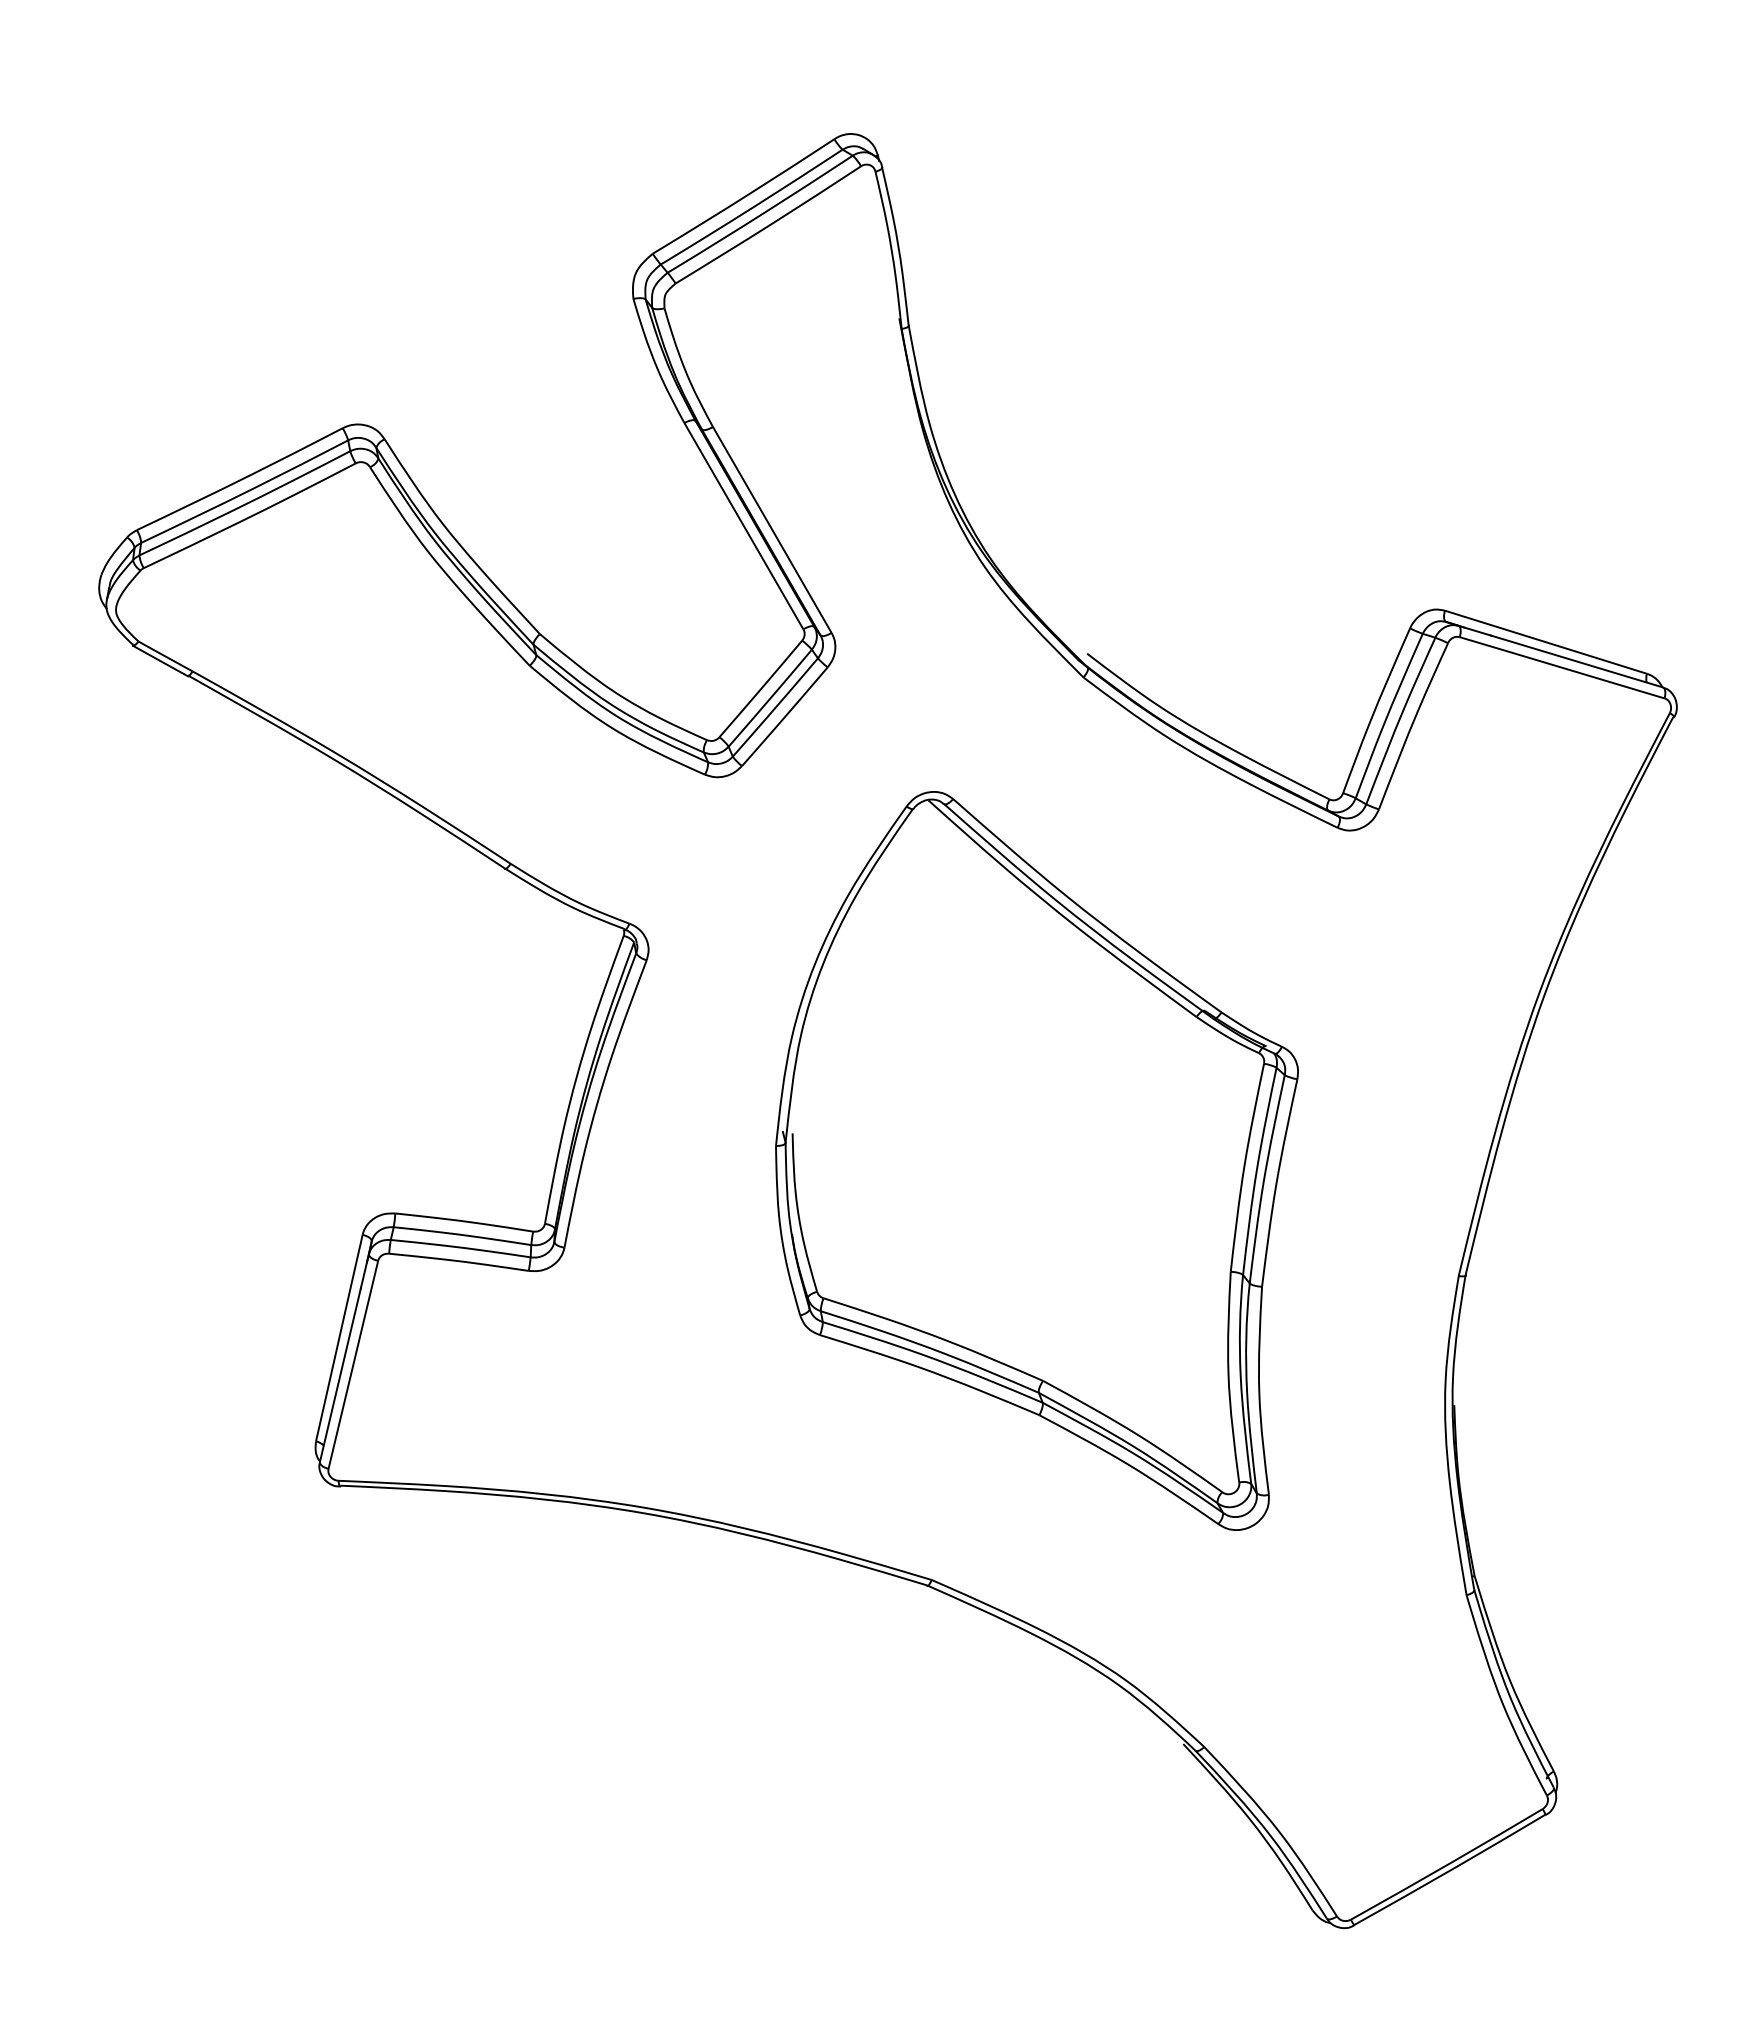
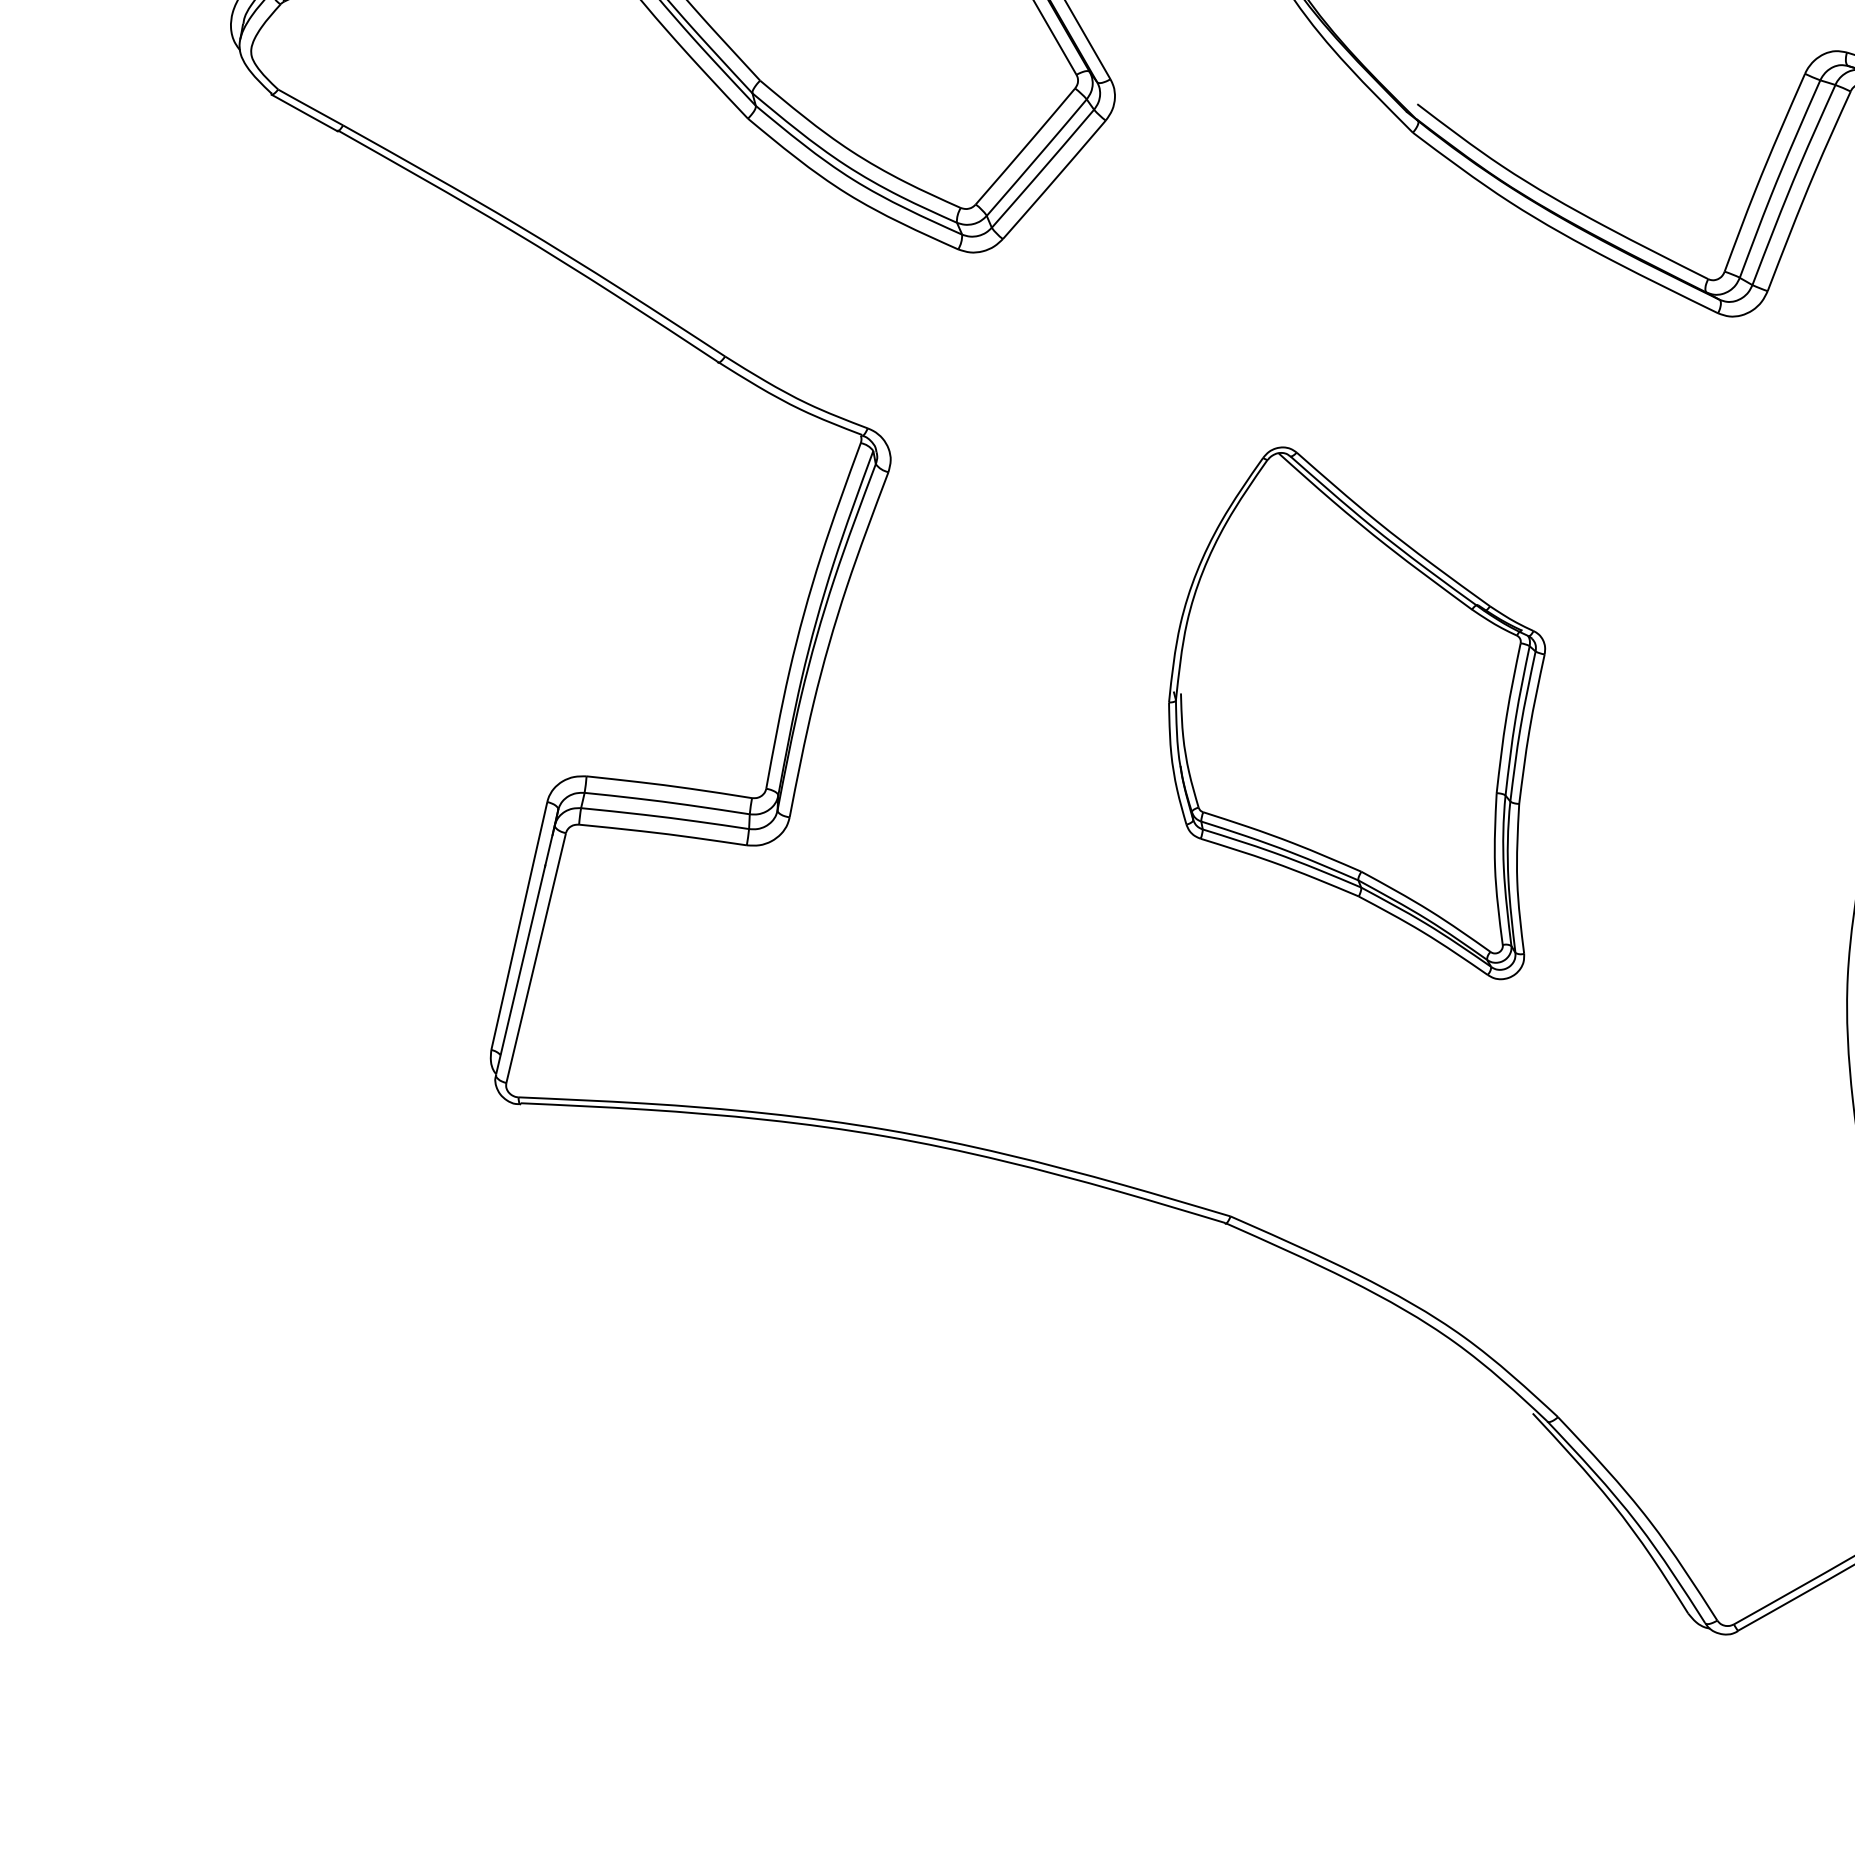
part: (1036, 1160) -> (1356, 712), size x0.6

